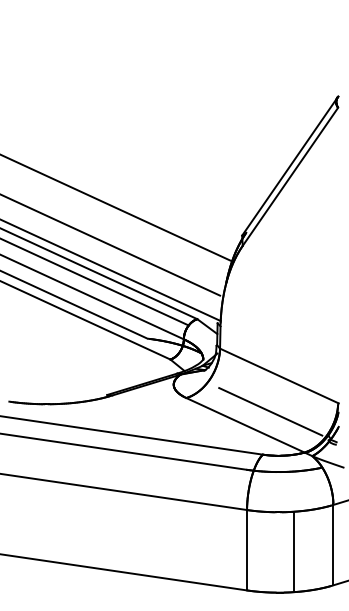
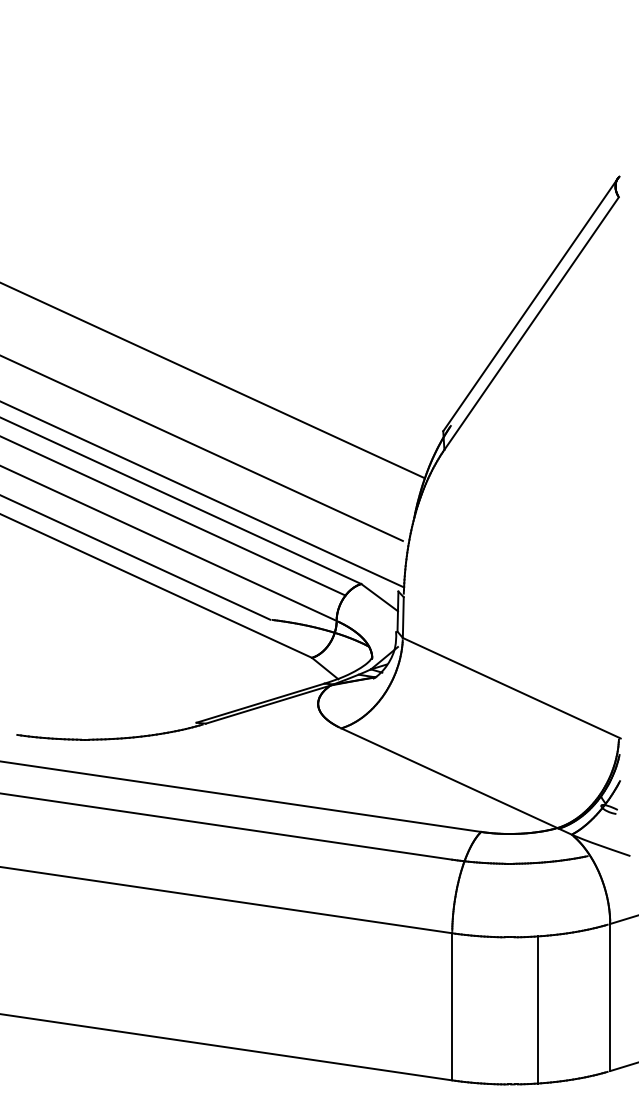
line: (270, 411) -> (495, 752), removed

